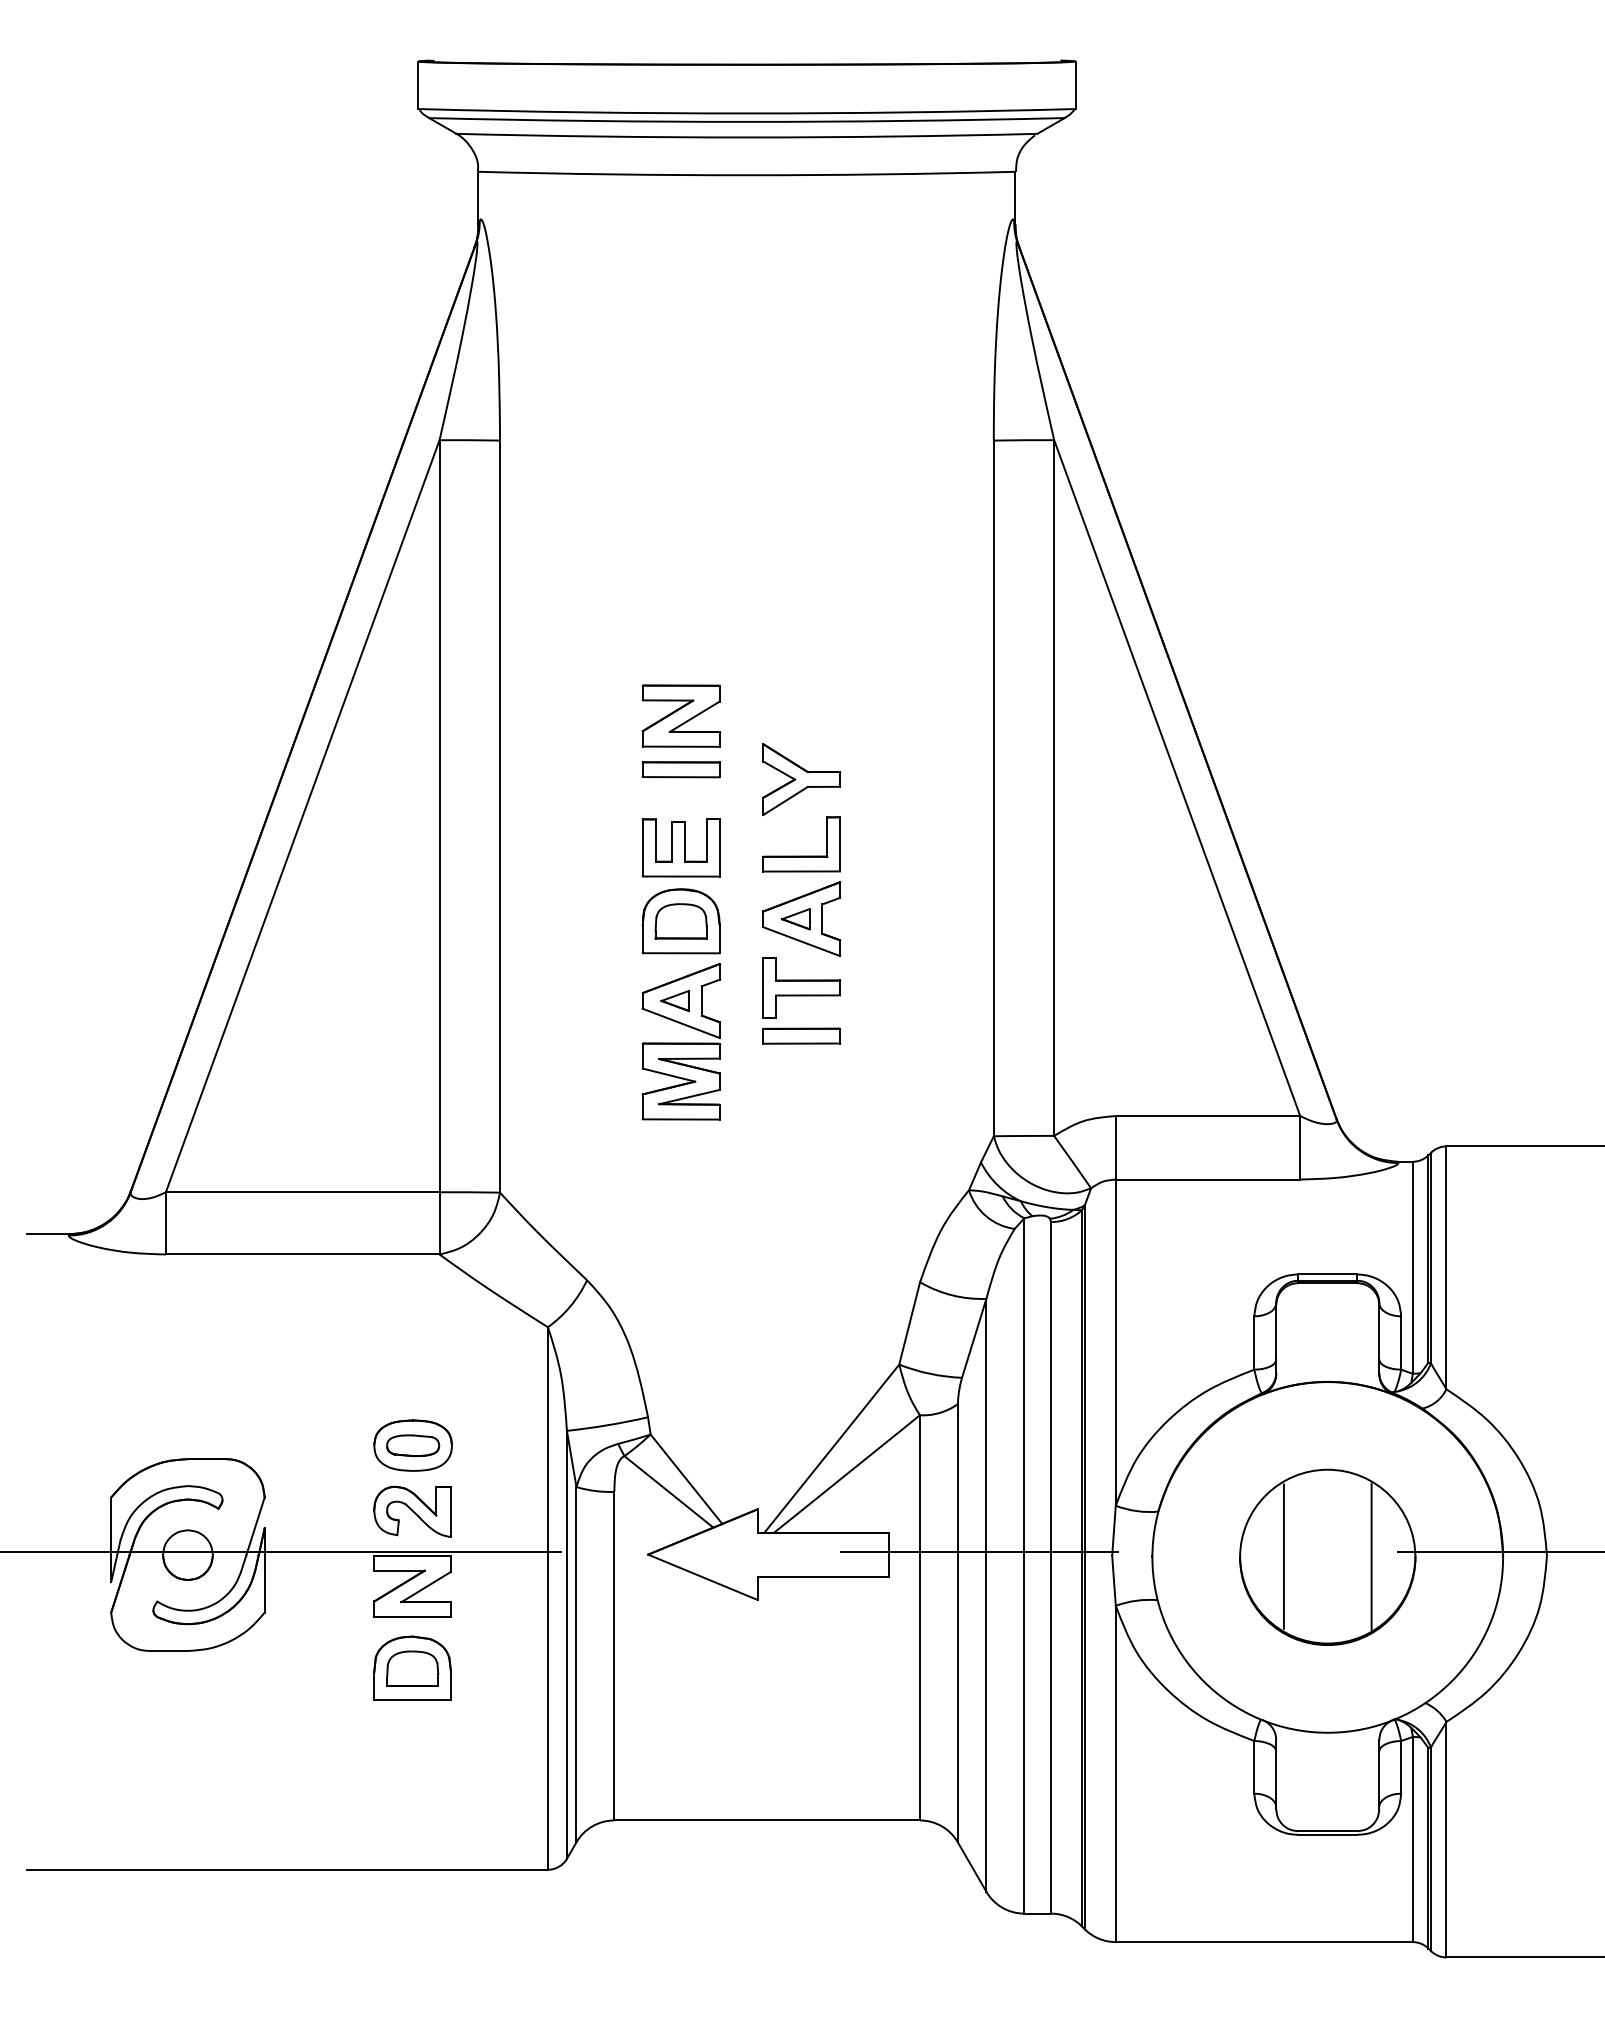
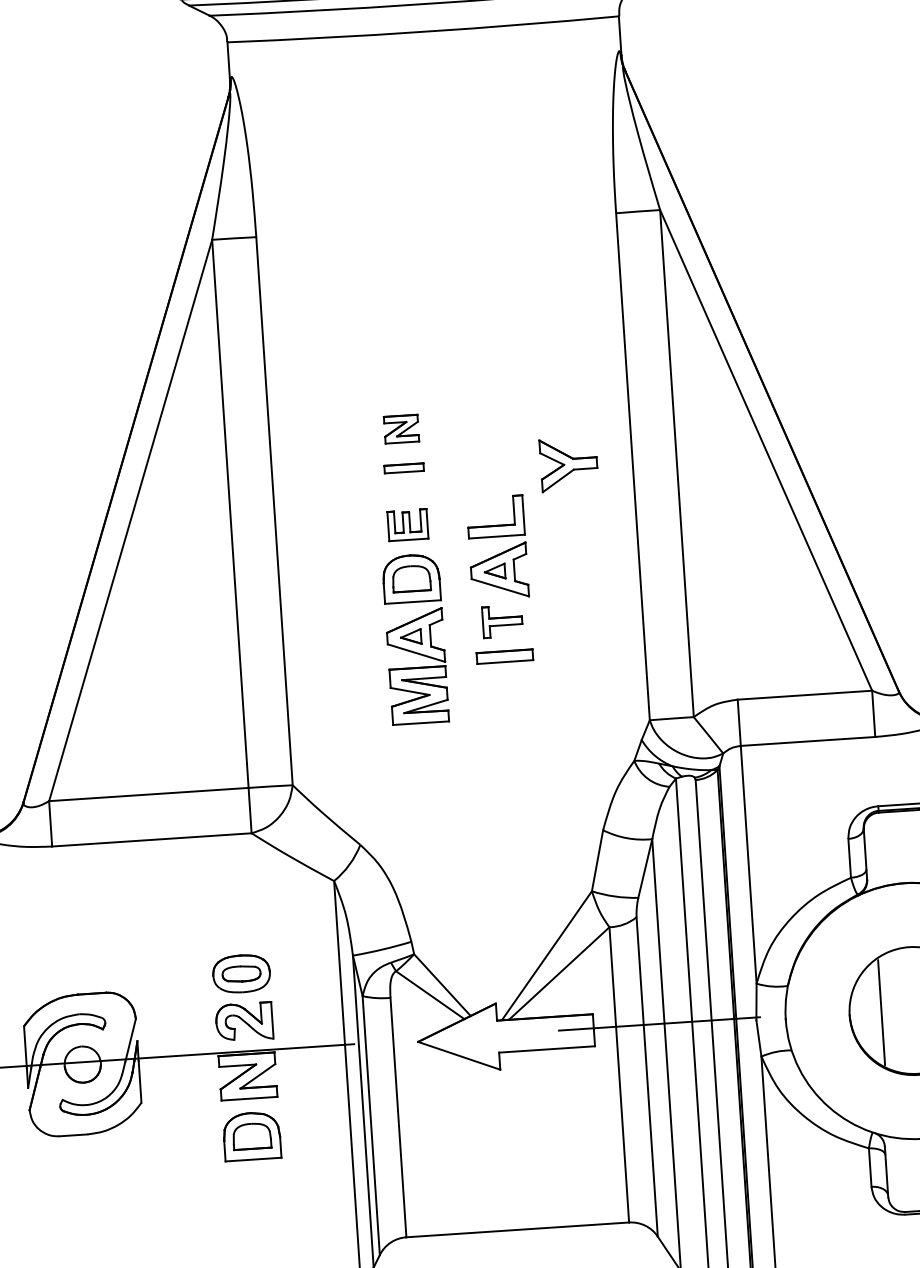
part: (680, 715) -> (401, 428), size x0.6
part: (680, 769) -> (403, 468), size x0.7
part: (801, 779) -> (568, 464), moved
part: (680, 847) -> (407, 525), size x0.7
part: (801, 987) -> (502, 621), size x0.7

